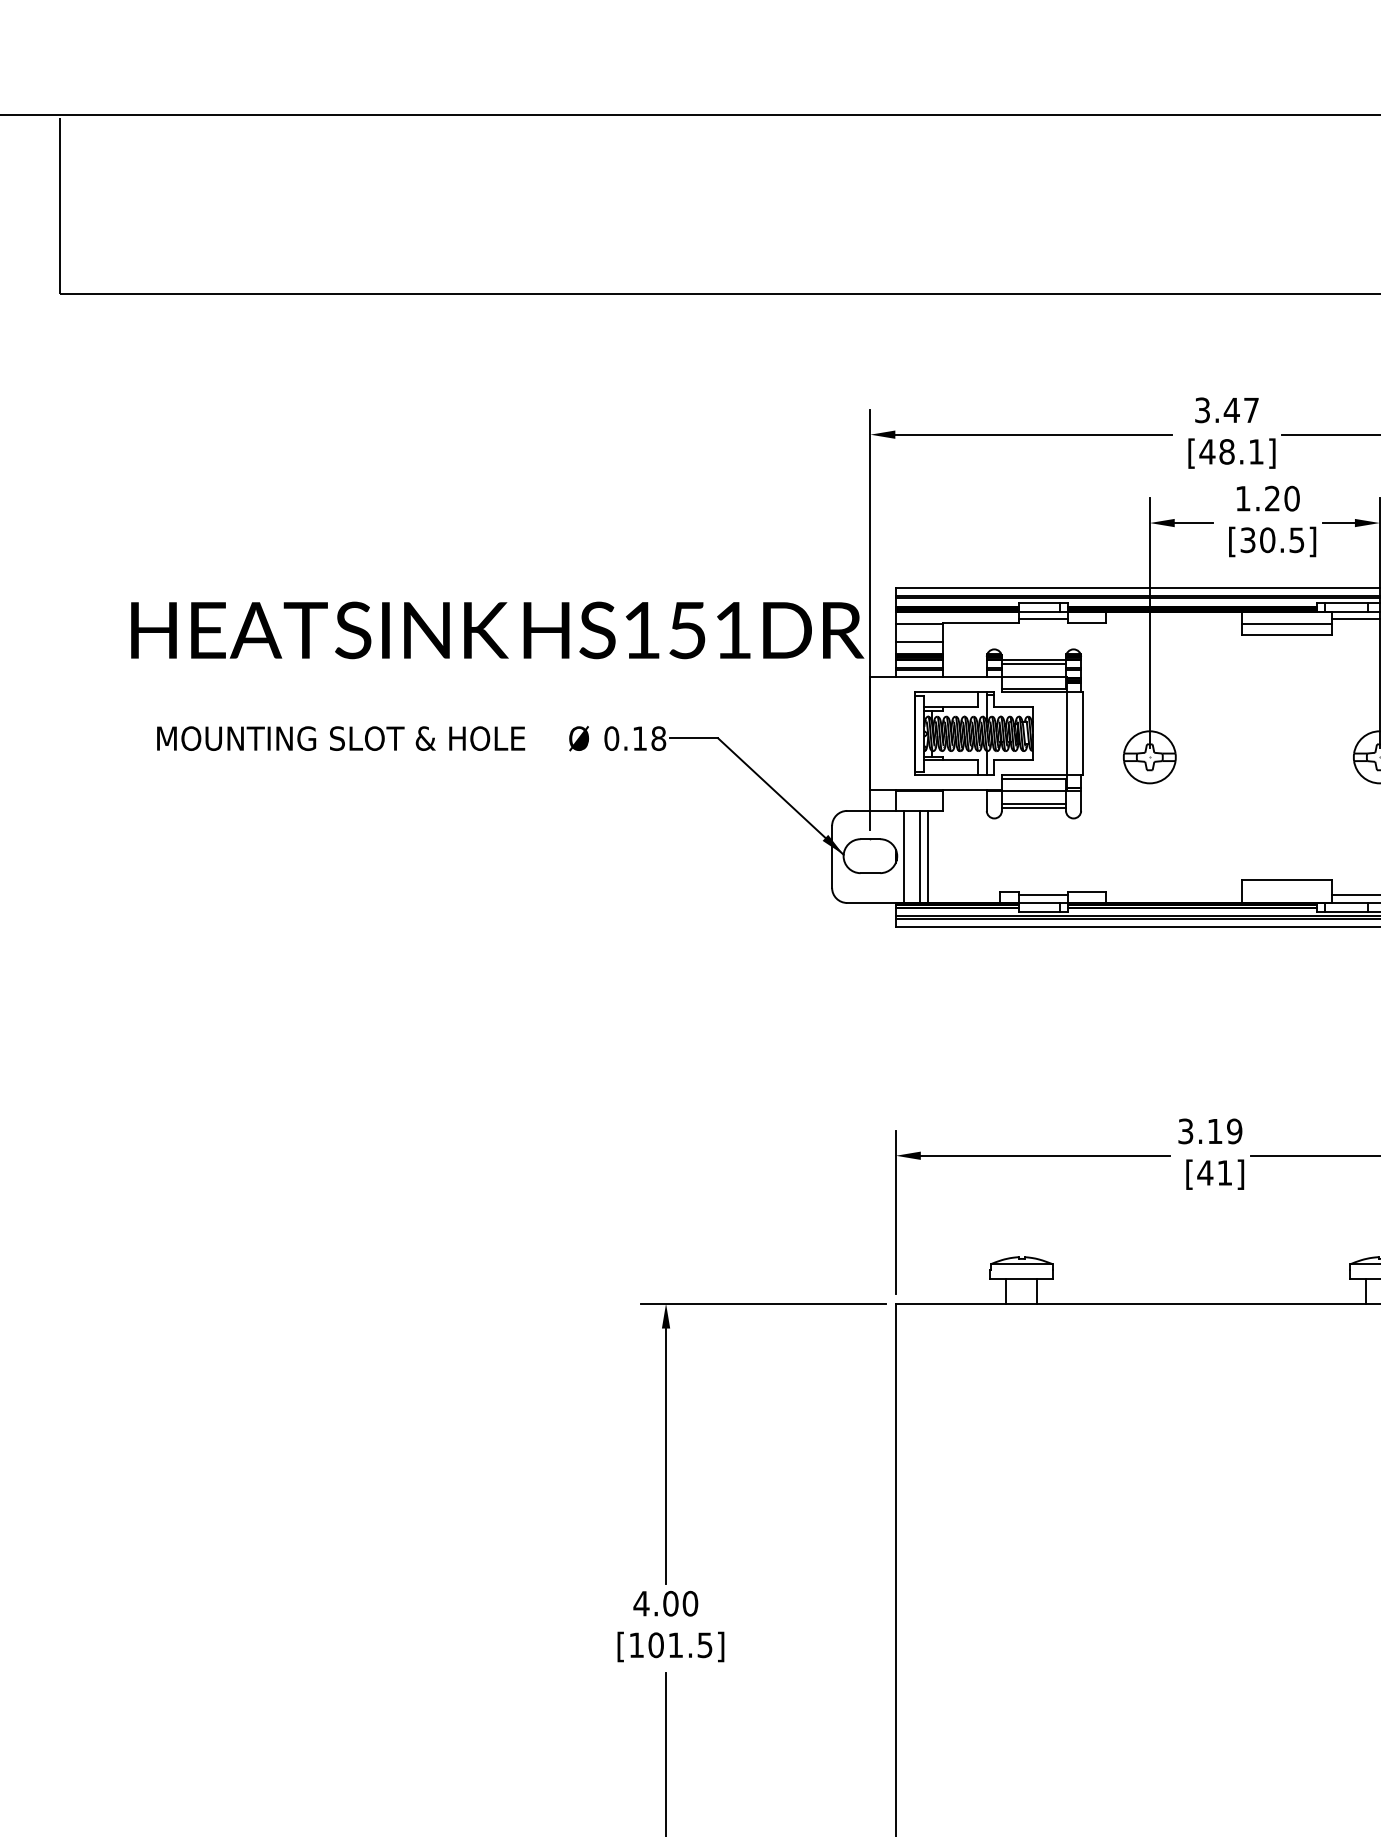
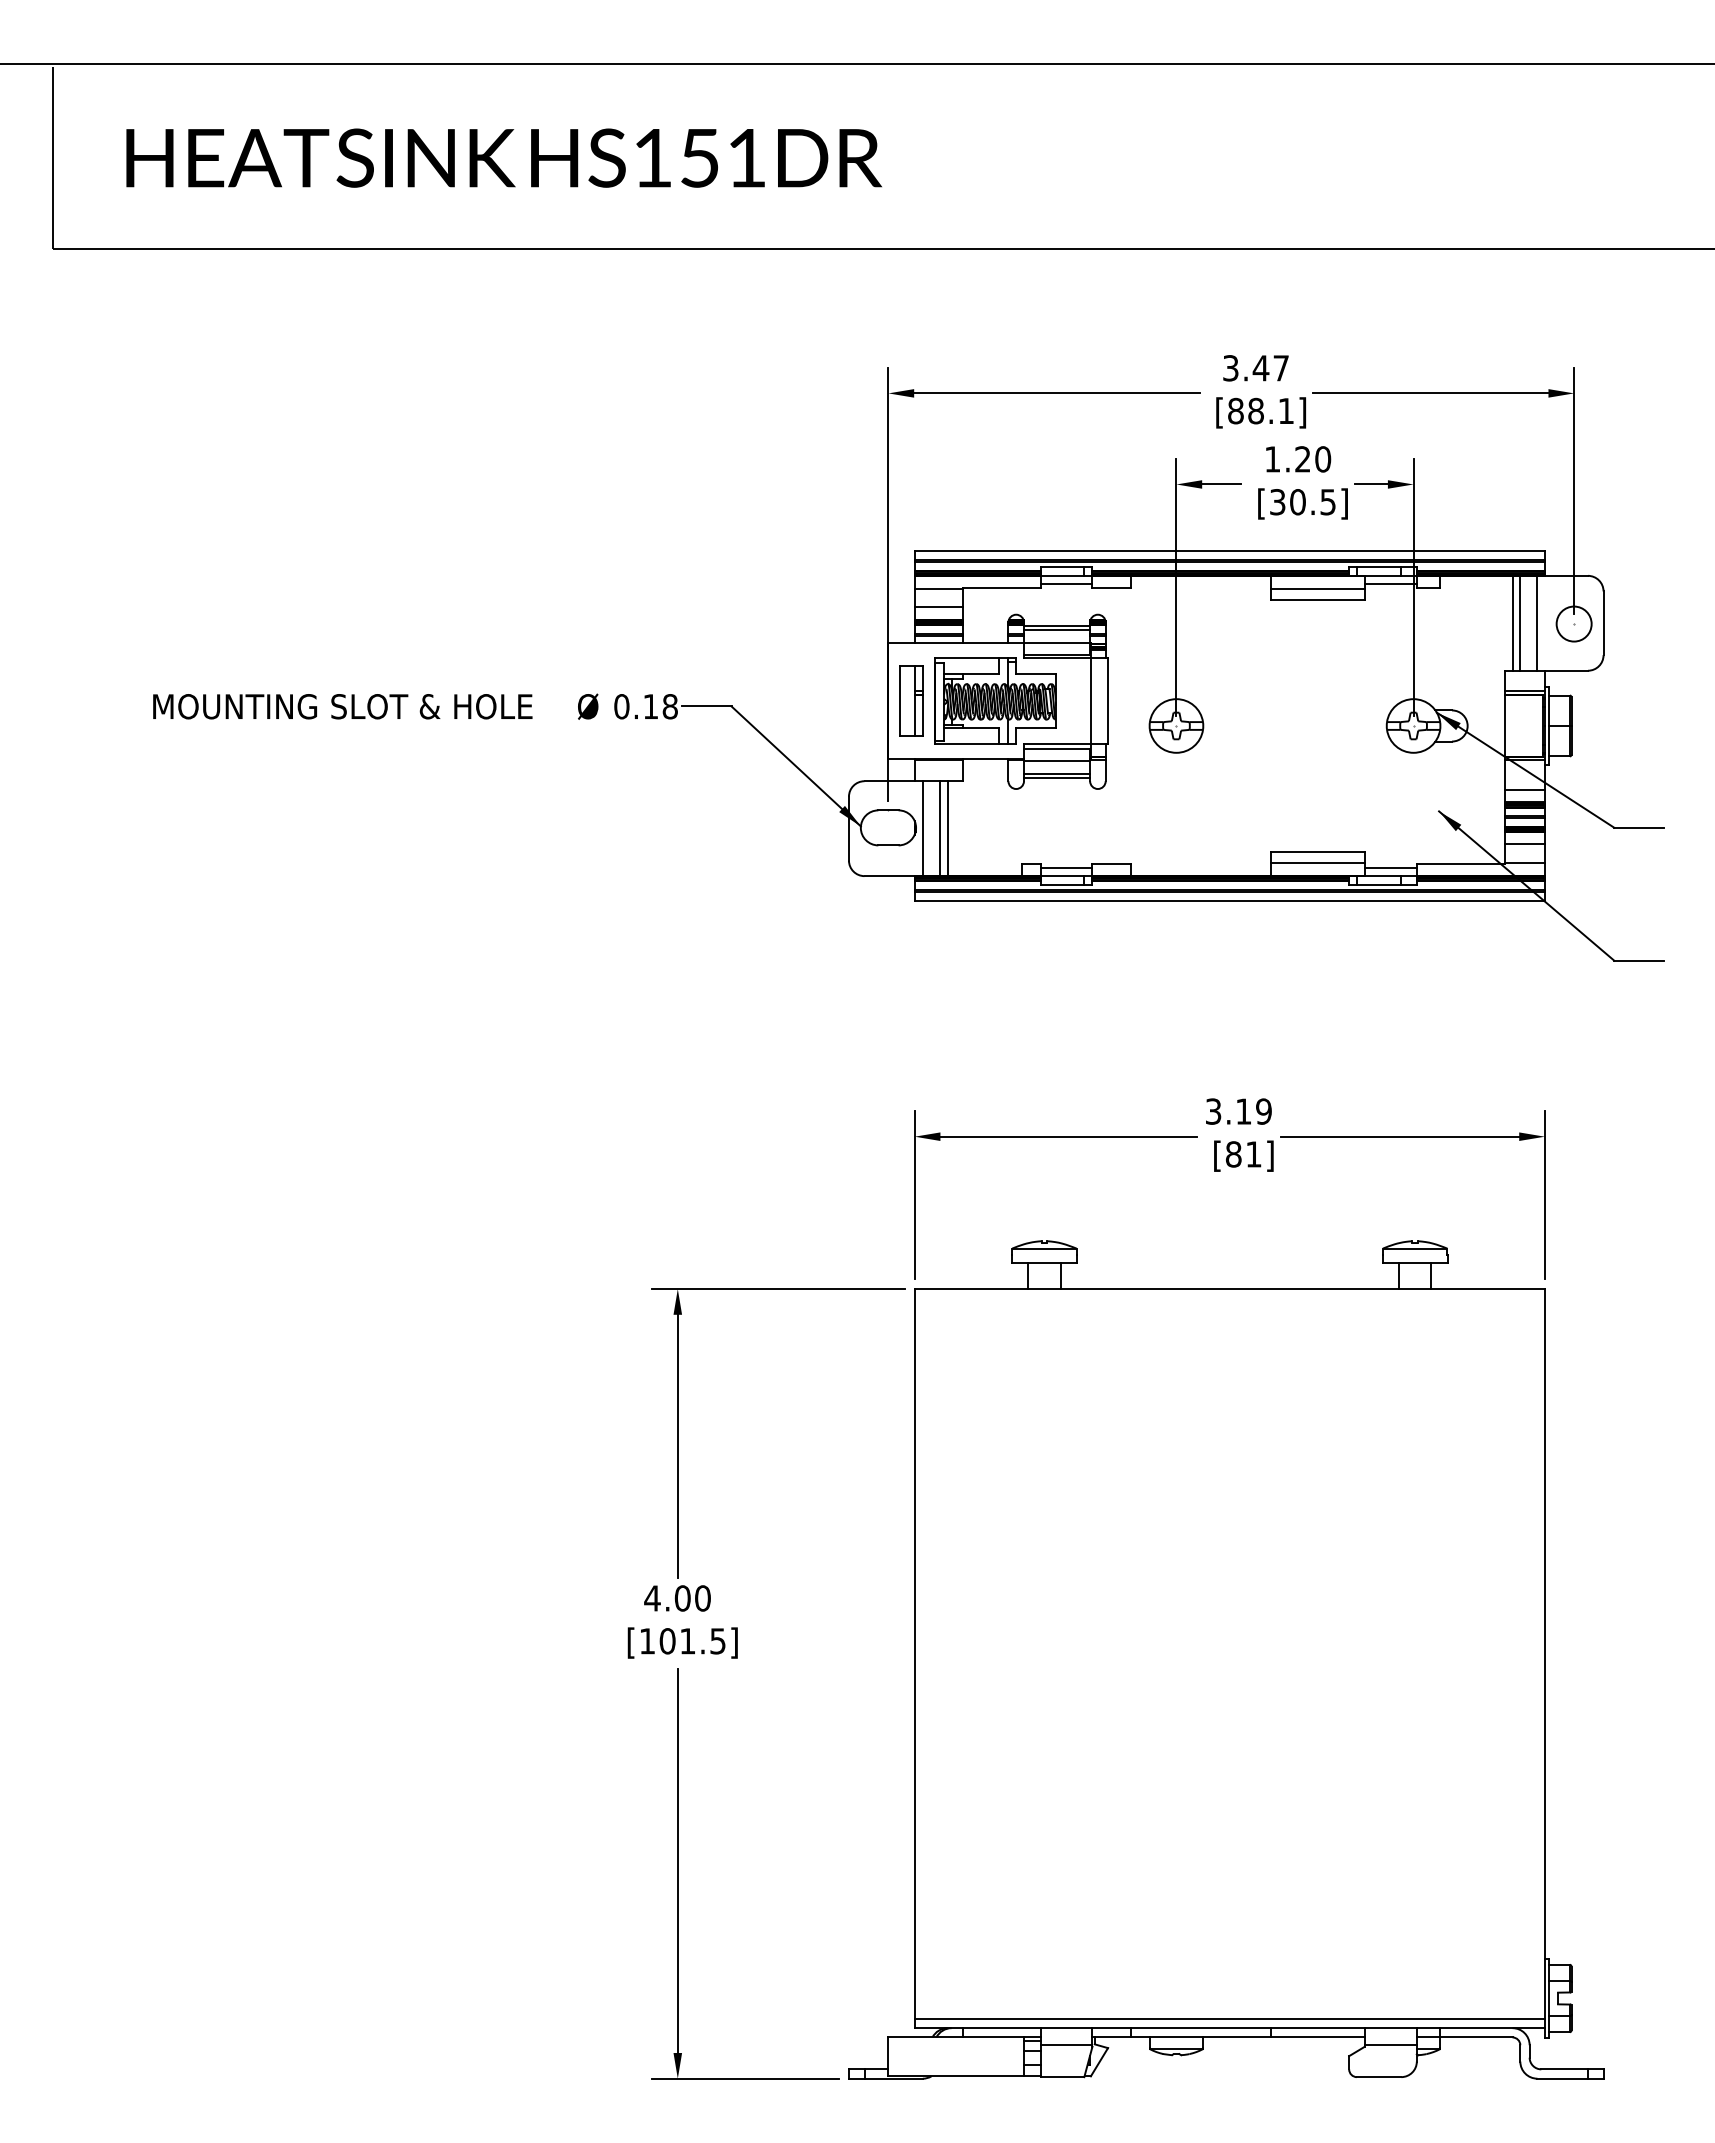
text: (1207, 451) -> (1235, 410), [48.1] -> [88.1]
text: (496, 629) -> (503, 157), moved
part: (892, 732) -> (911, 700), added
line: (1286, 890) -> (1317, 863), added
text: (1205, 1173) -> (1233, 1154), [41] -> [81]

